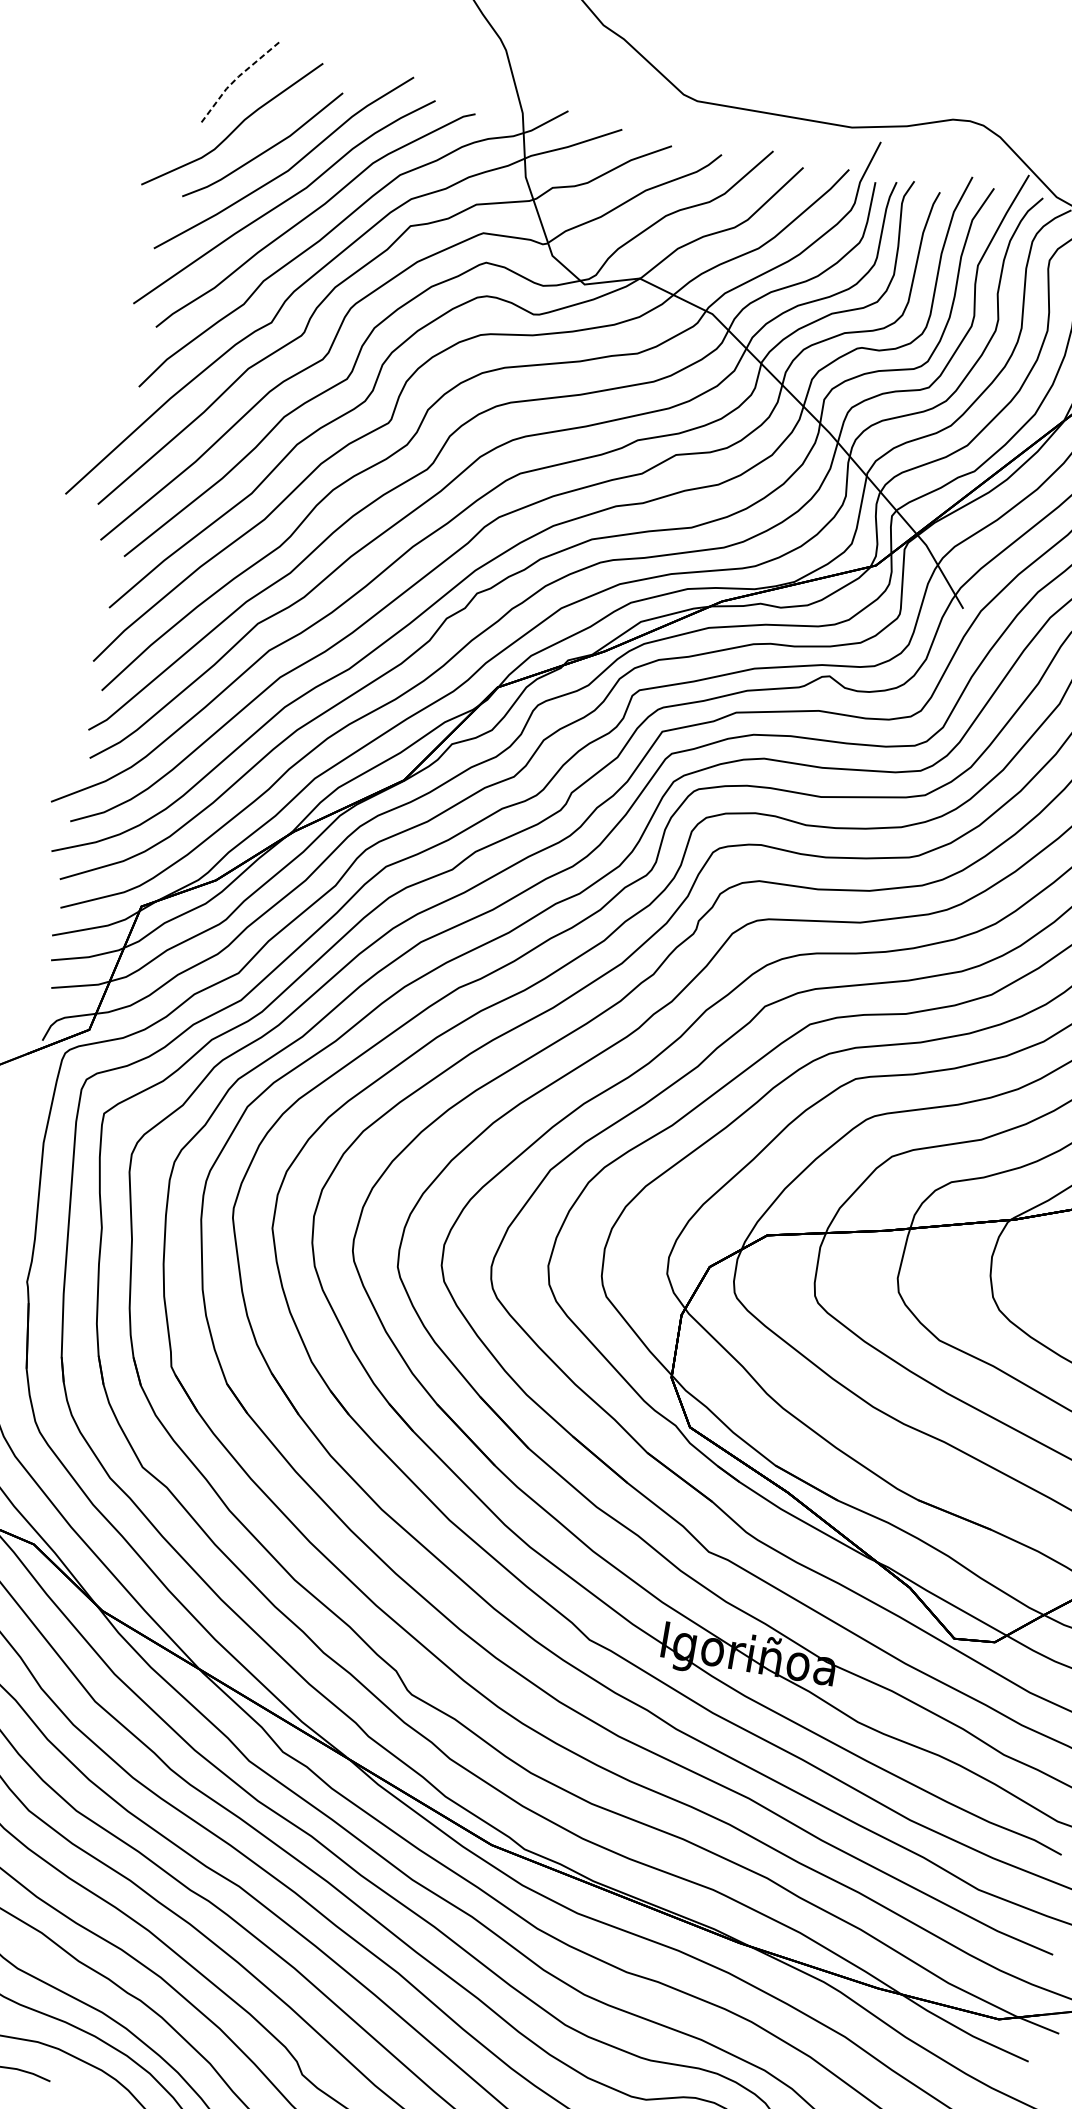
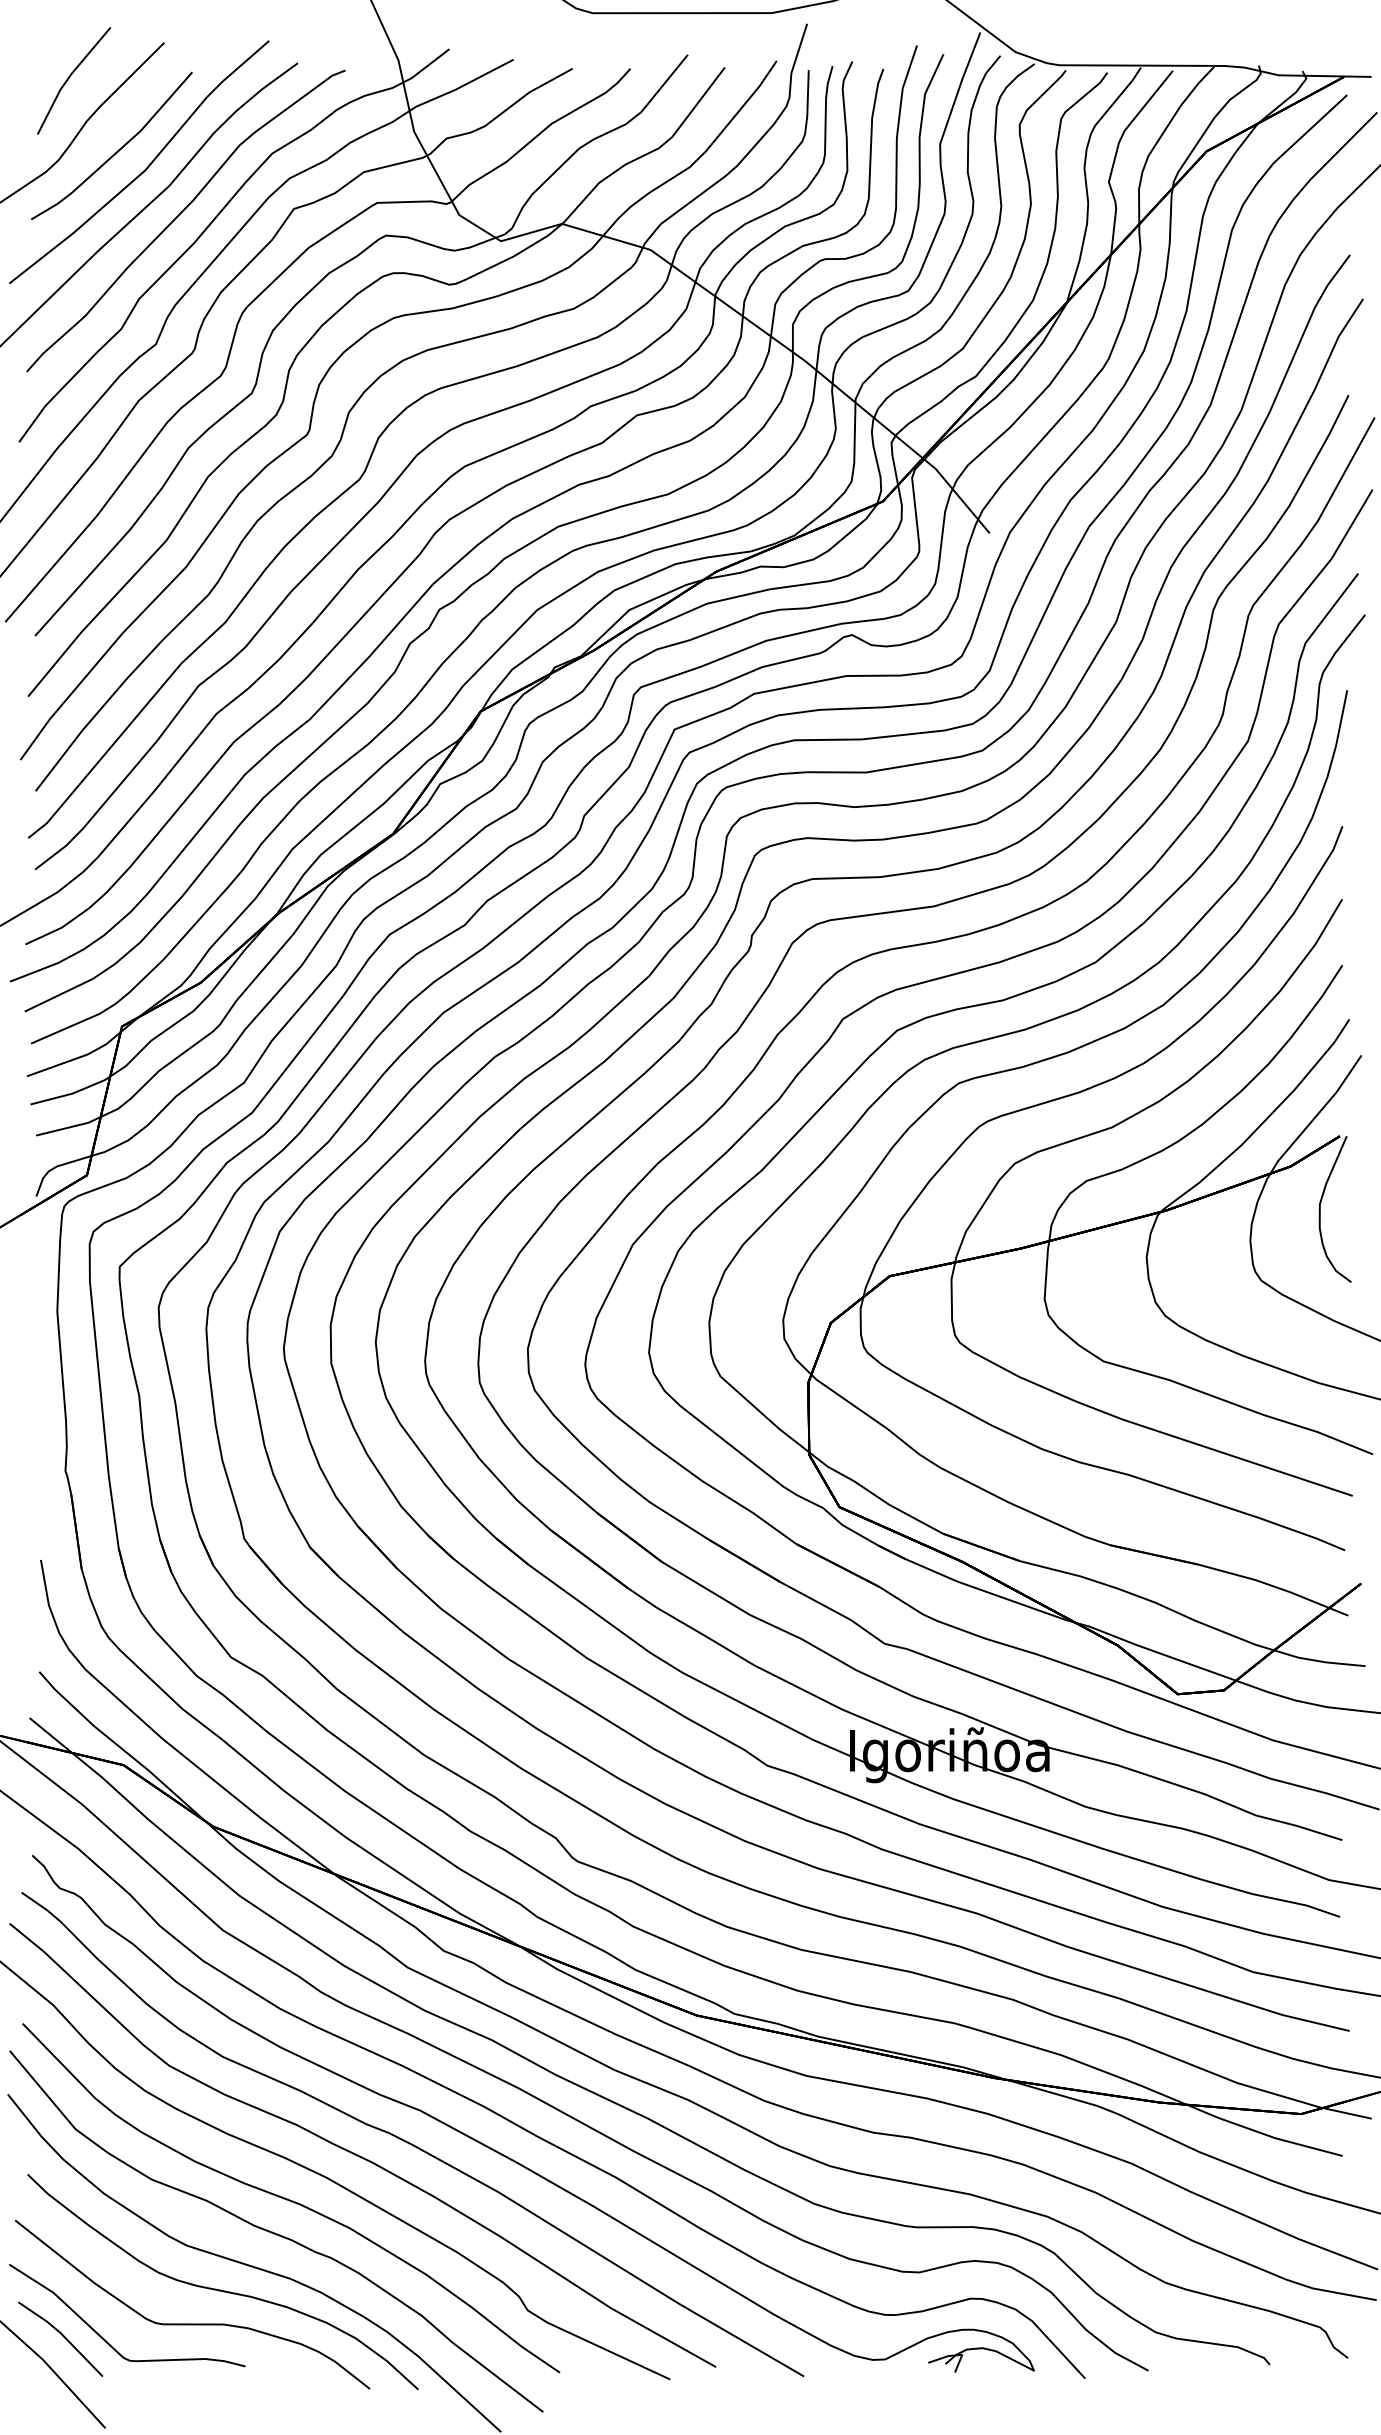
line: (235, 79) -> (68, 77), dashed -> solid

